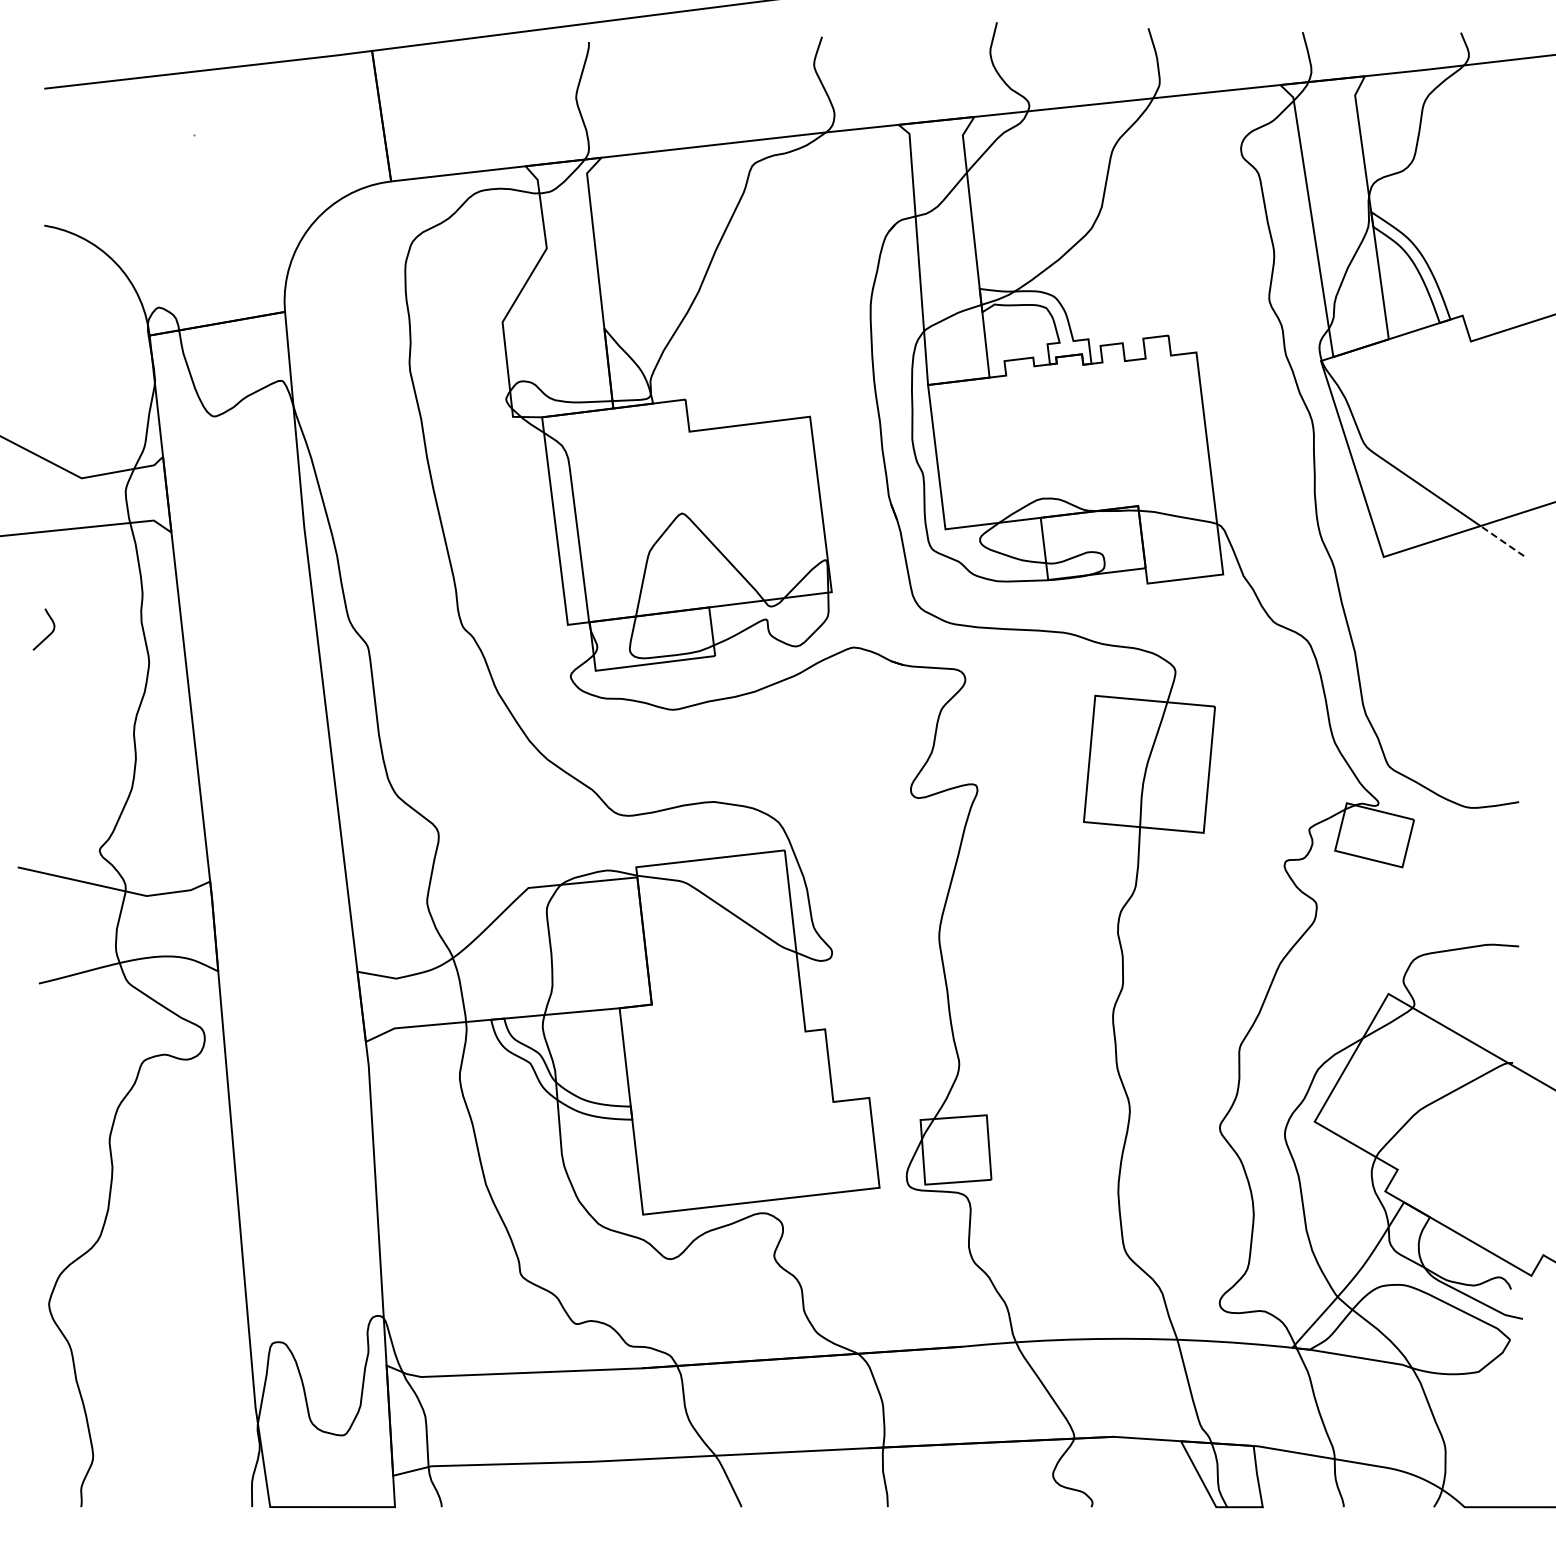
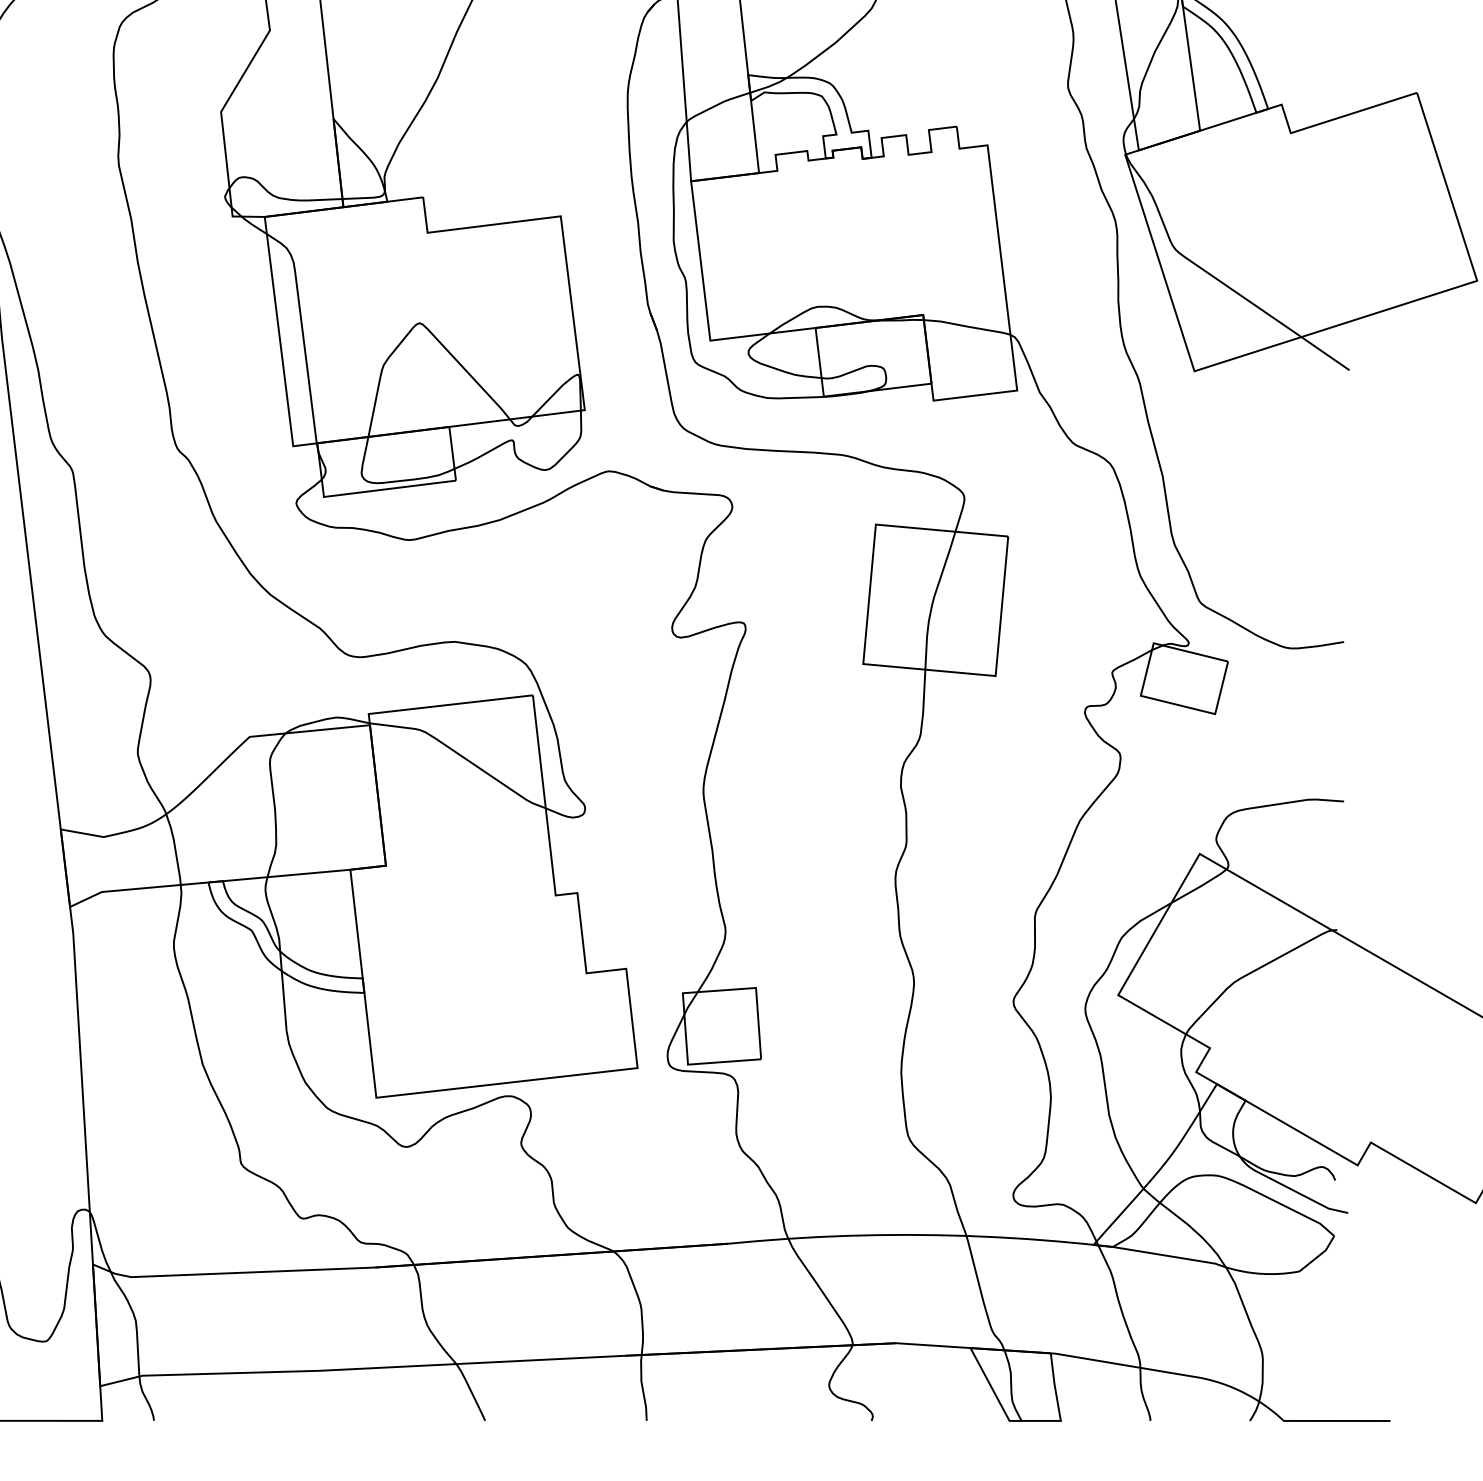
line: (1501, 540) -> (1324, 353), dashed -> solid

